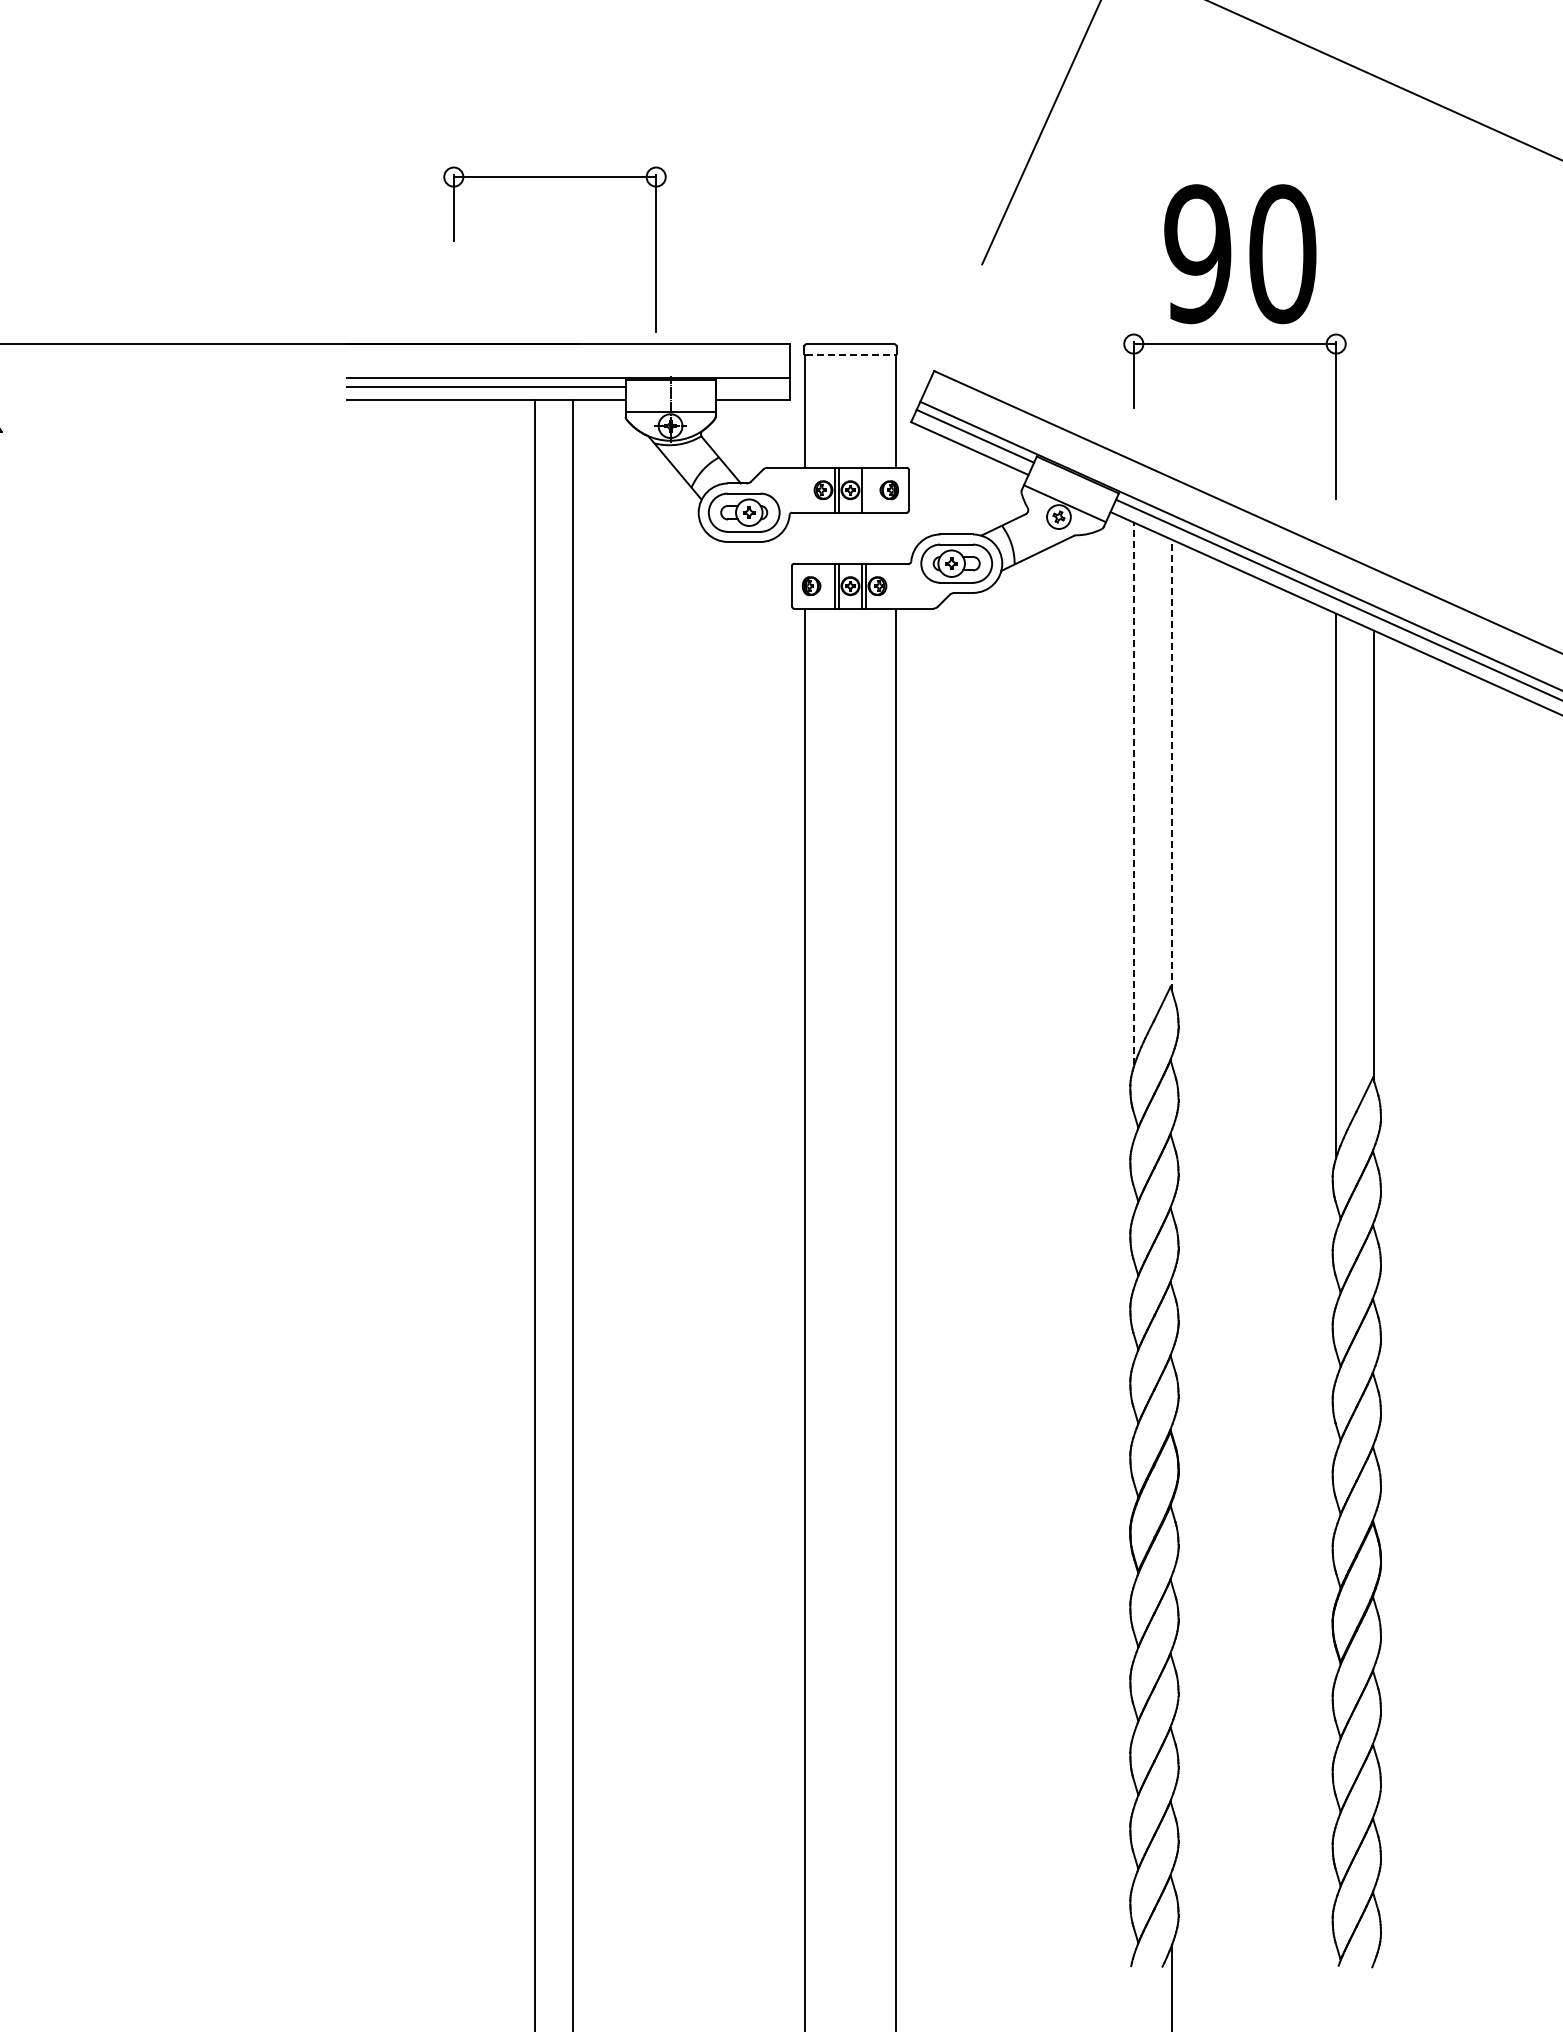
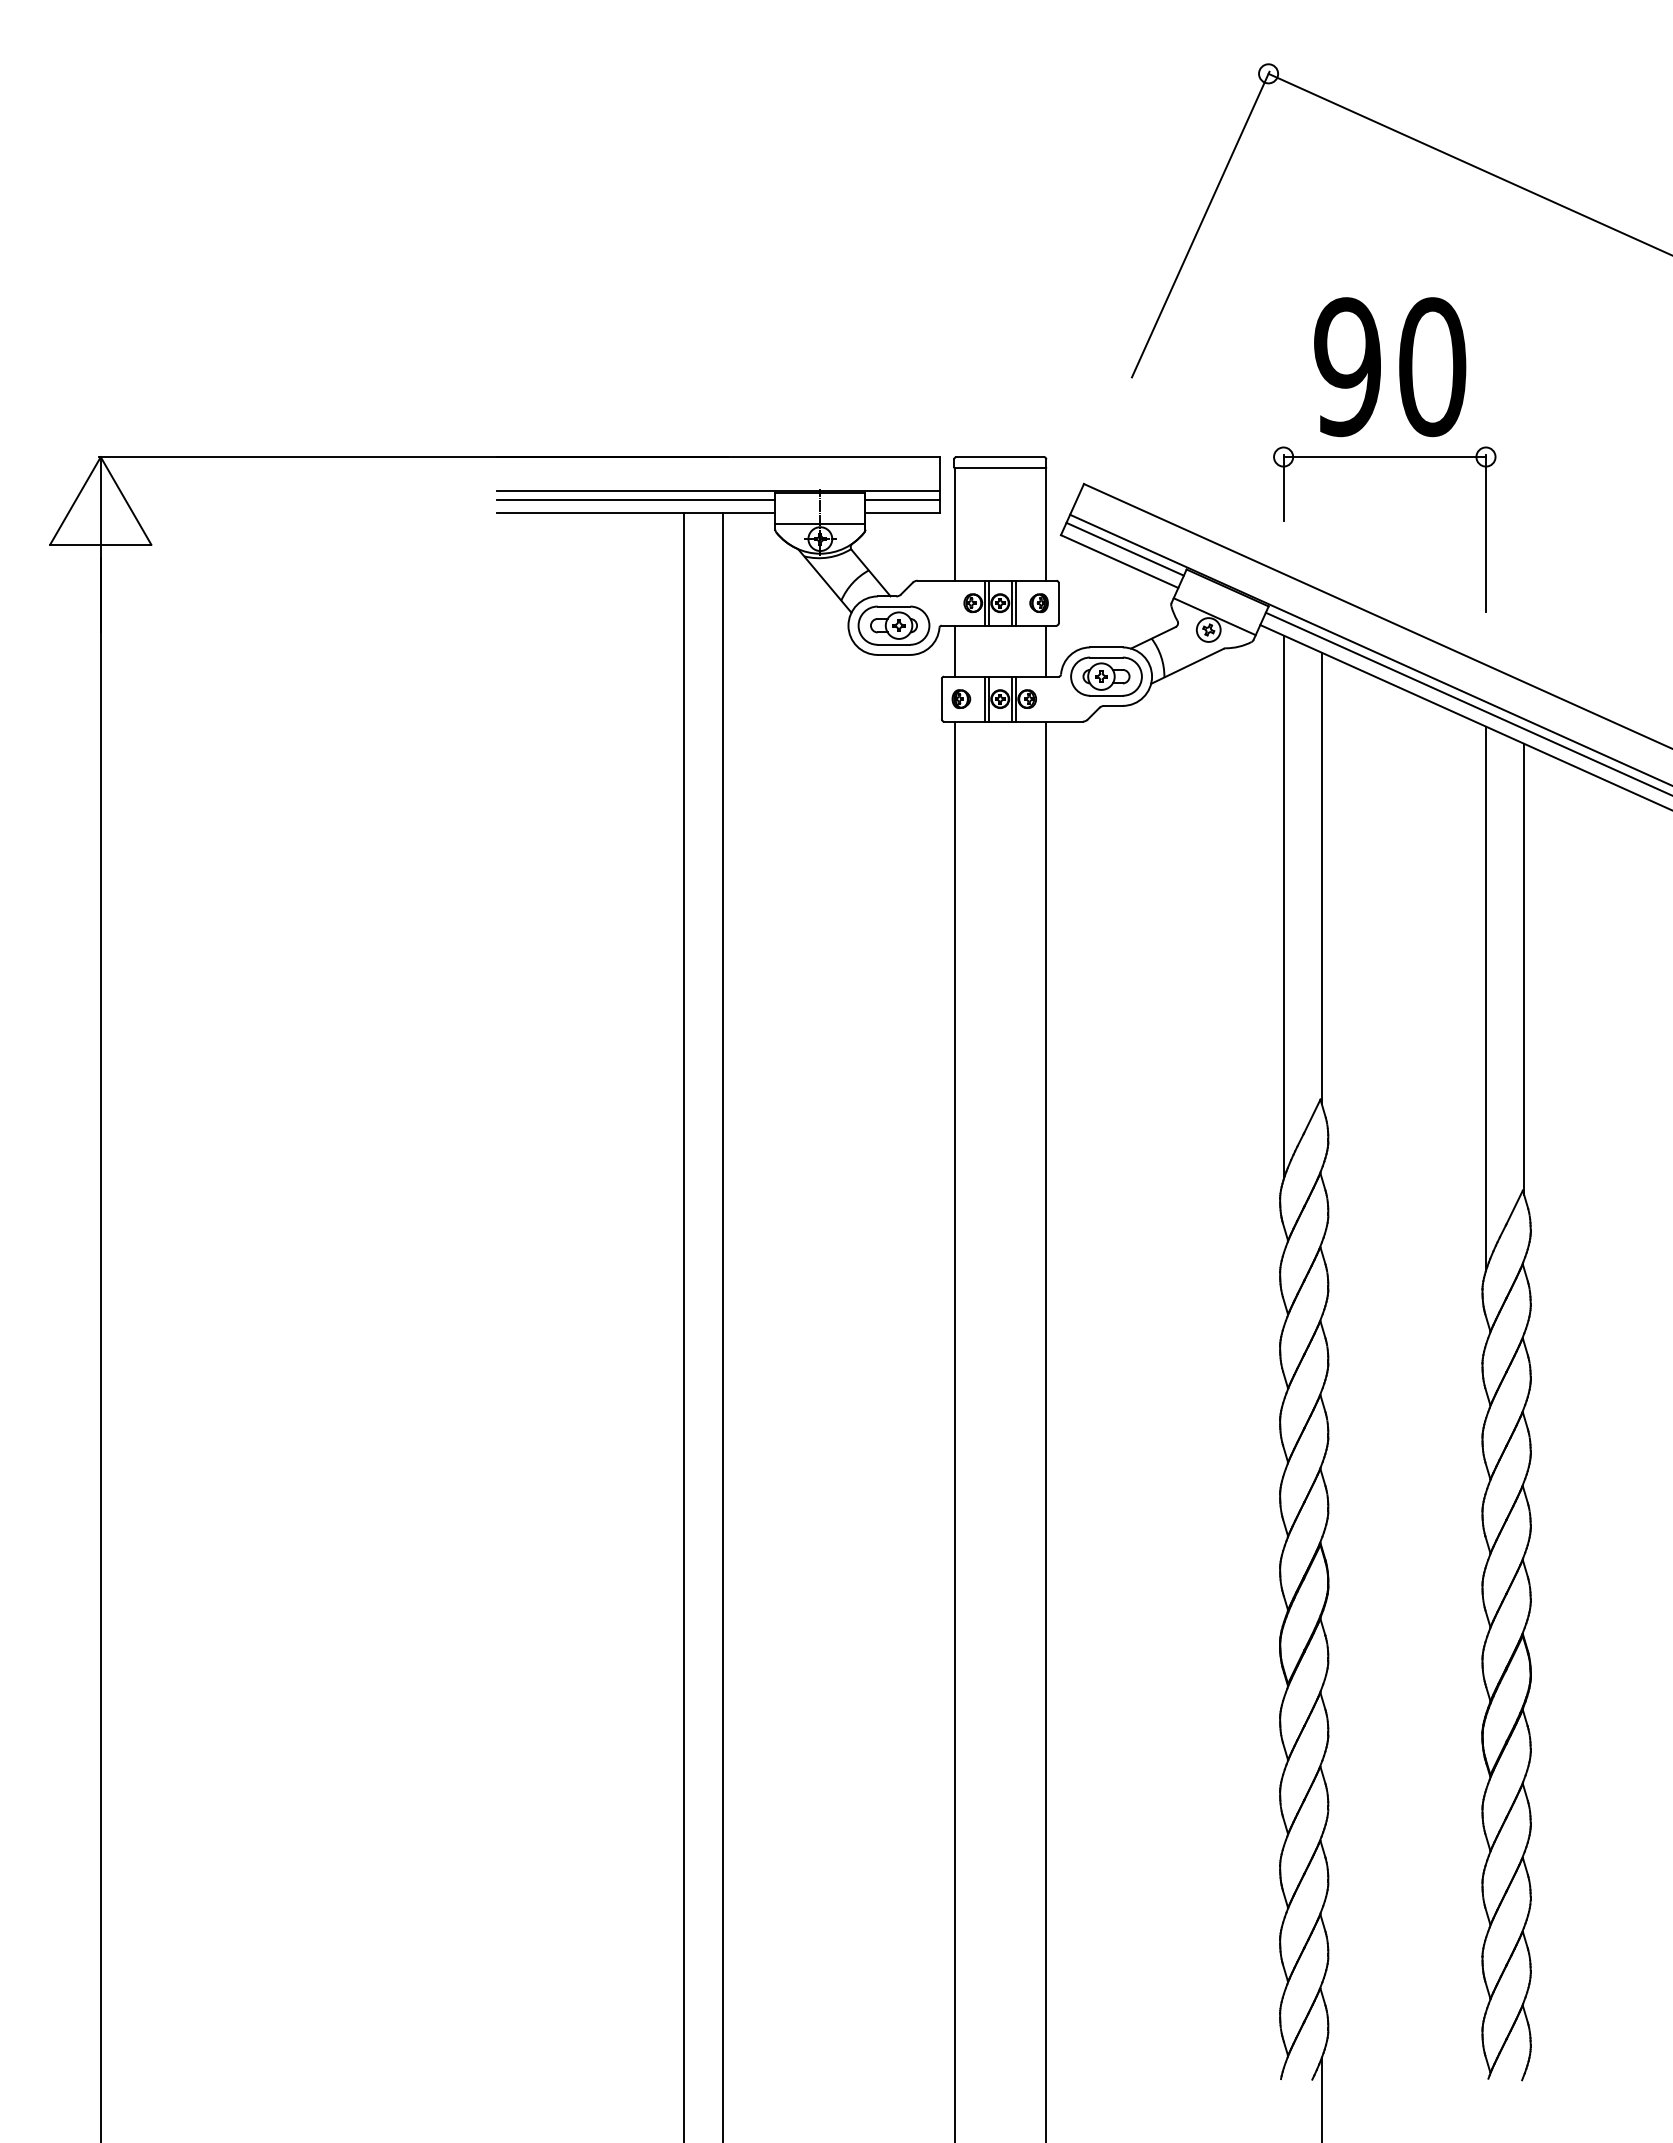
part: (554, 177) -> (704, 290), removed
line: (850, 355) -> (1000, 468), dashed -> solid
line: (752, 386) -> (902, 499), added
line: (865, 489) -> (1015, 602), added
line: (804, 537) -> (954, 650), added
line: (895, 537) -> (1045, 650), added
line: (1171, 765) -> (1321, 878), dashed -> solid
line: (1133, 793) -> (1283, 906), dashed -> solid

